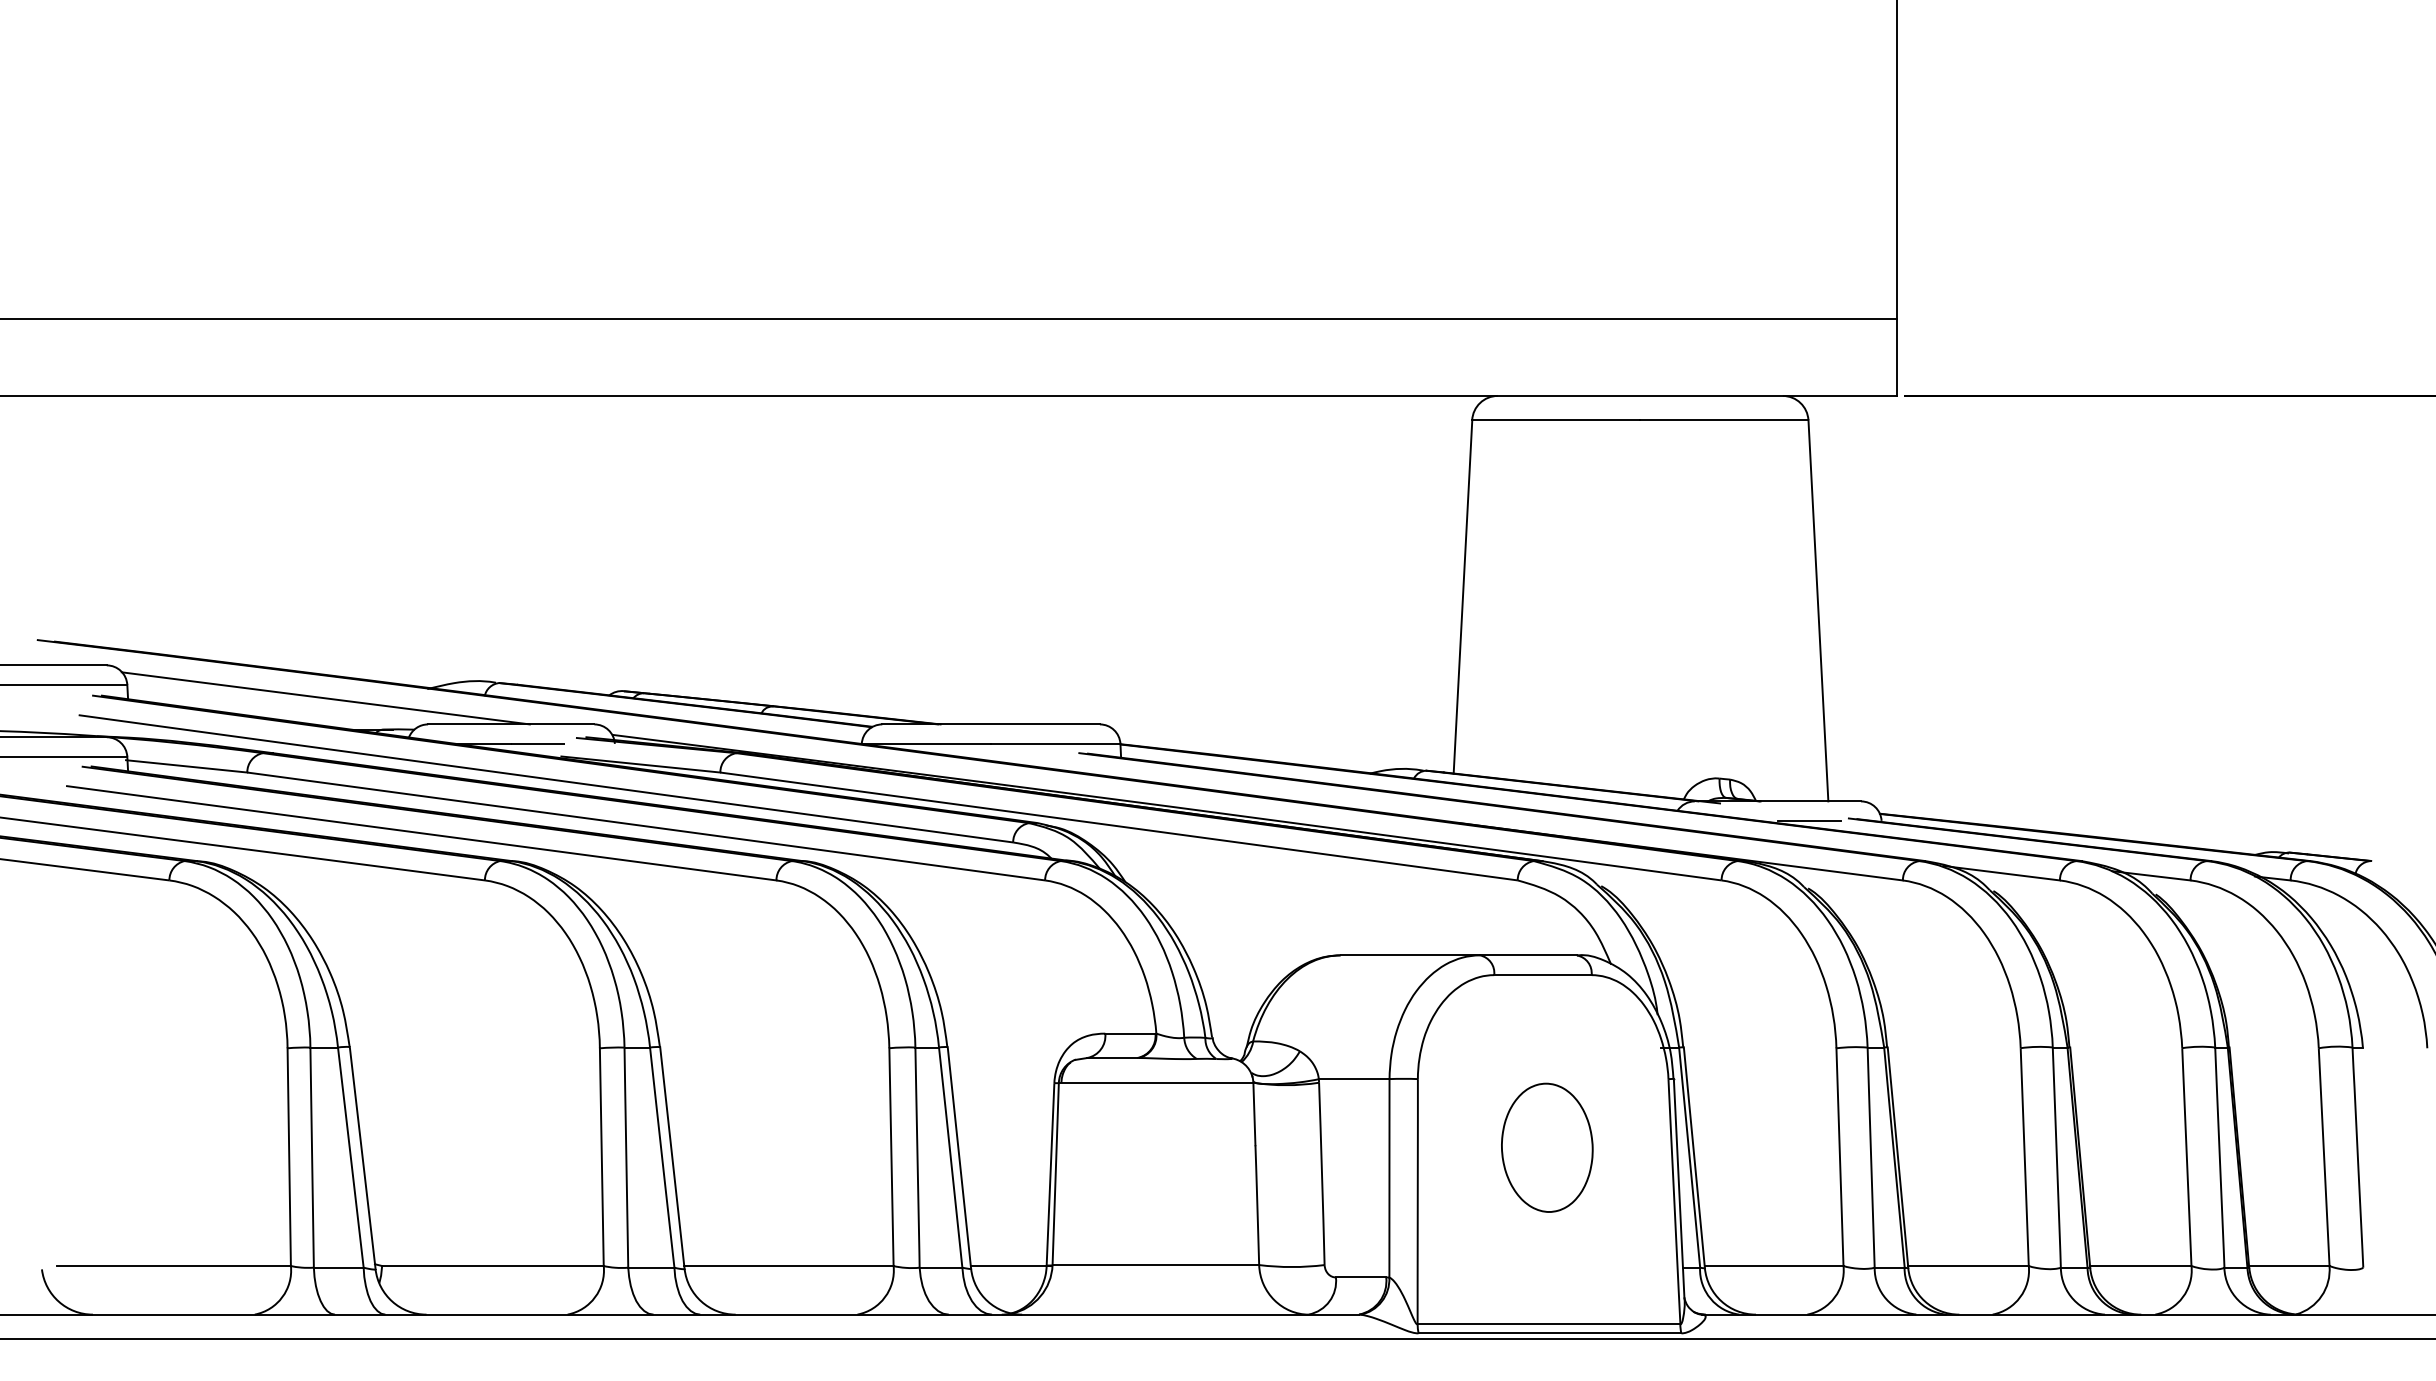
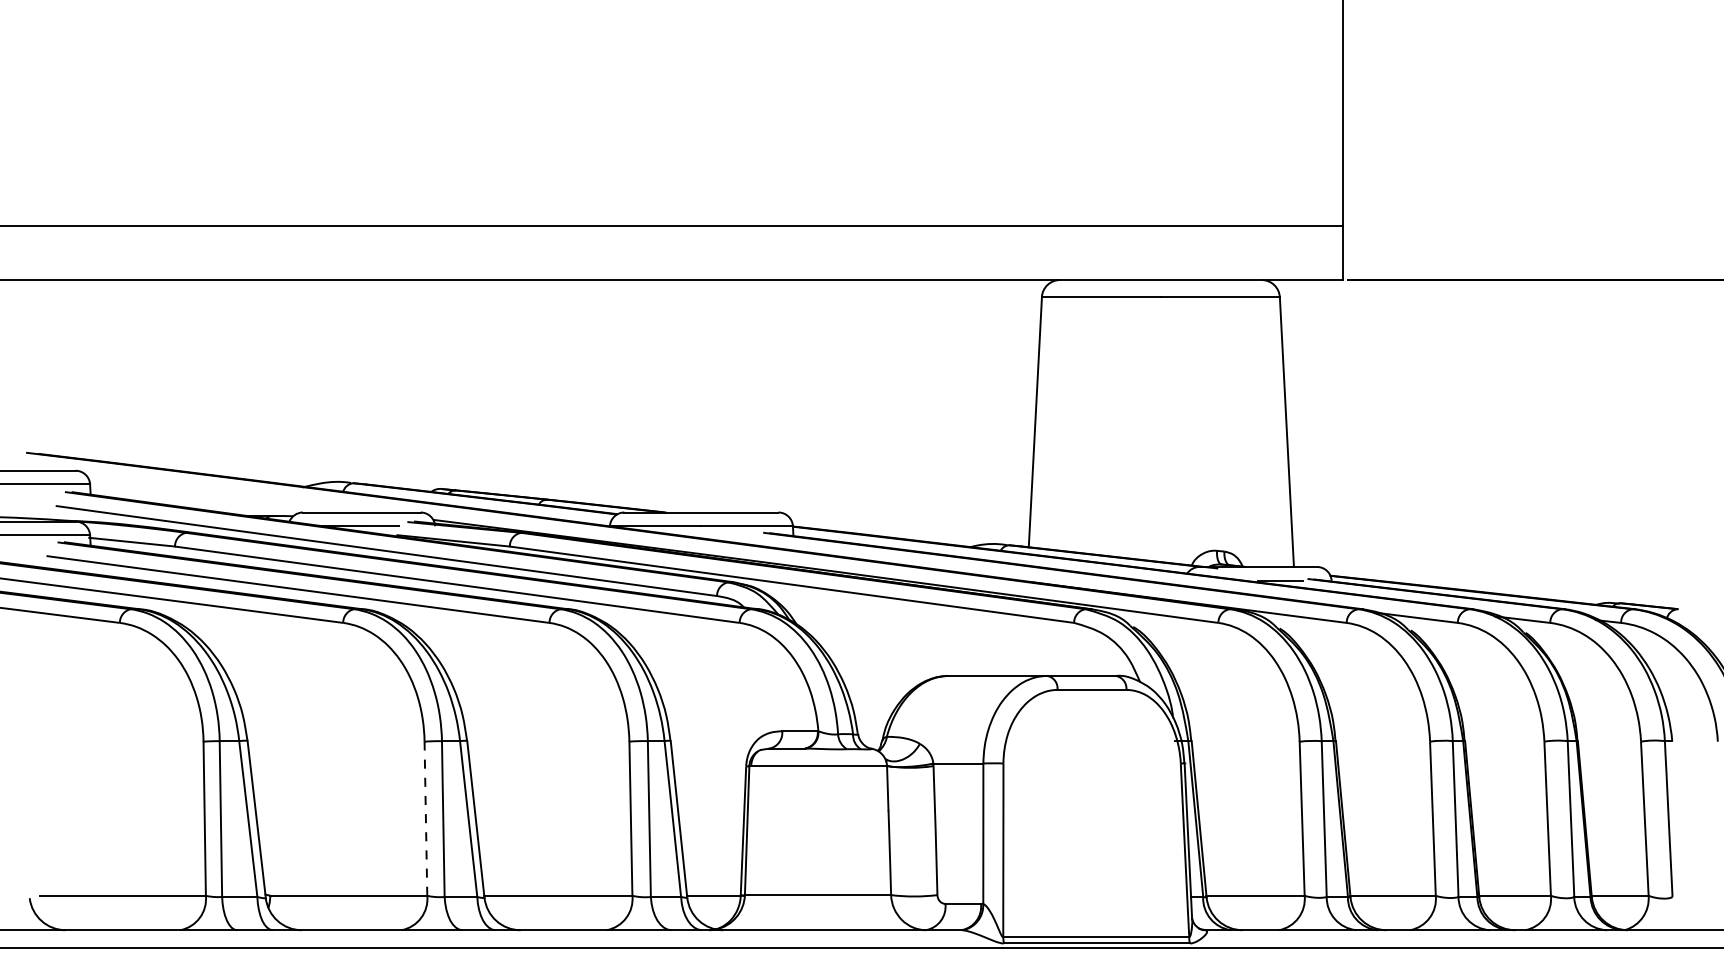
line: (325, 698) -> (230, 494), removed
part: (1547, 1147) -> (1095, 811), removed
line: (601, 1157) -> (425, 818), solid -> dashed

